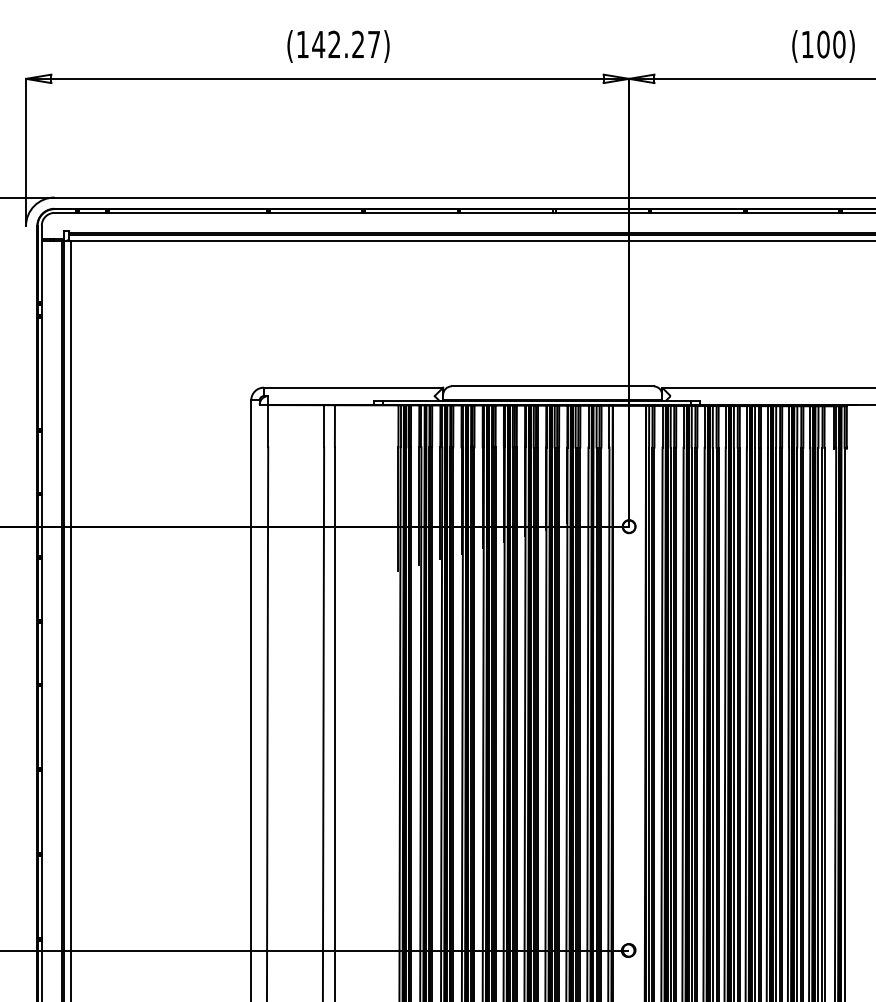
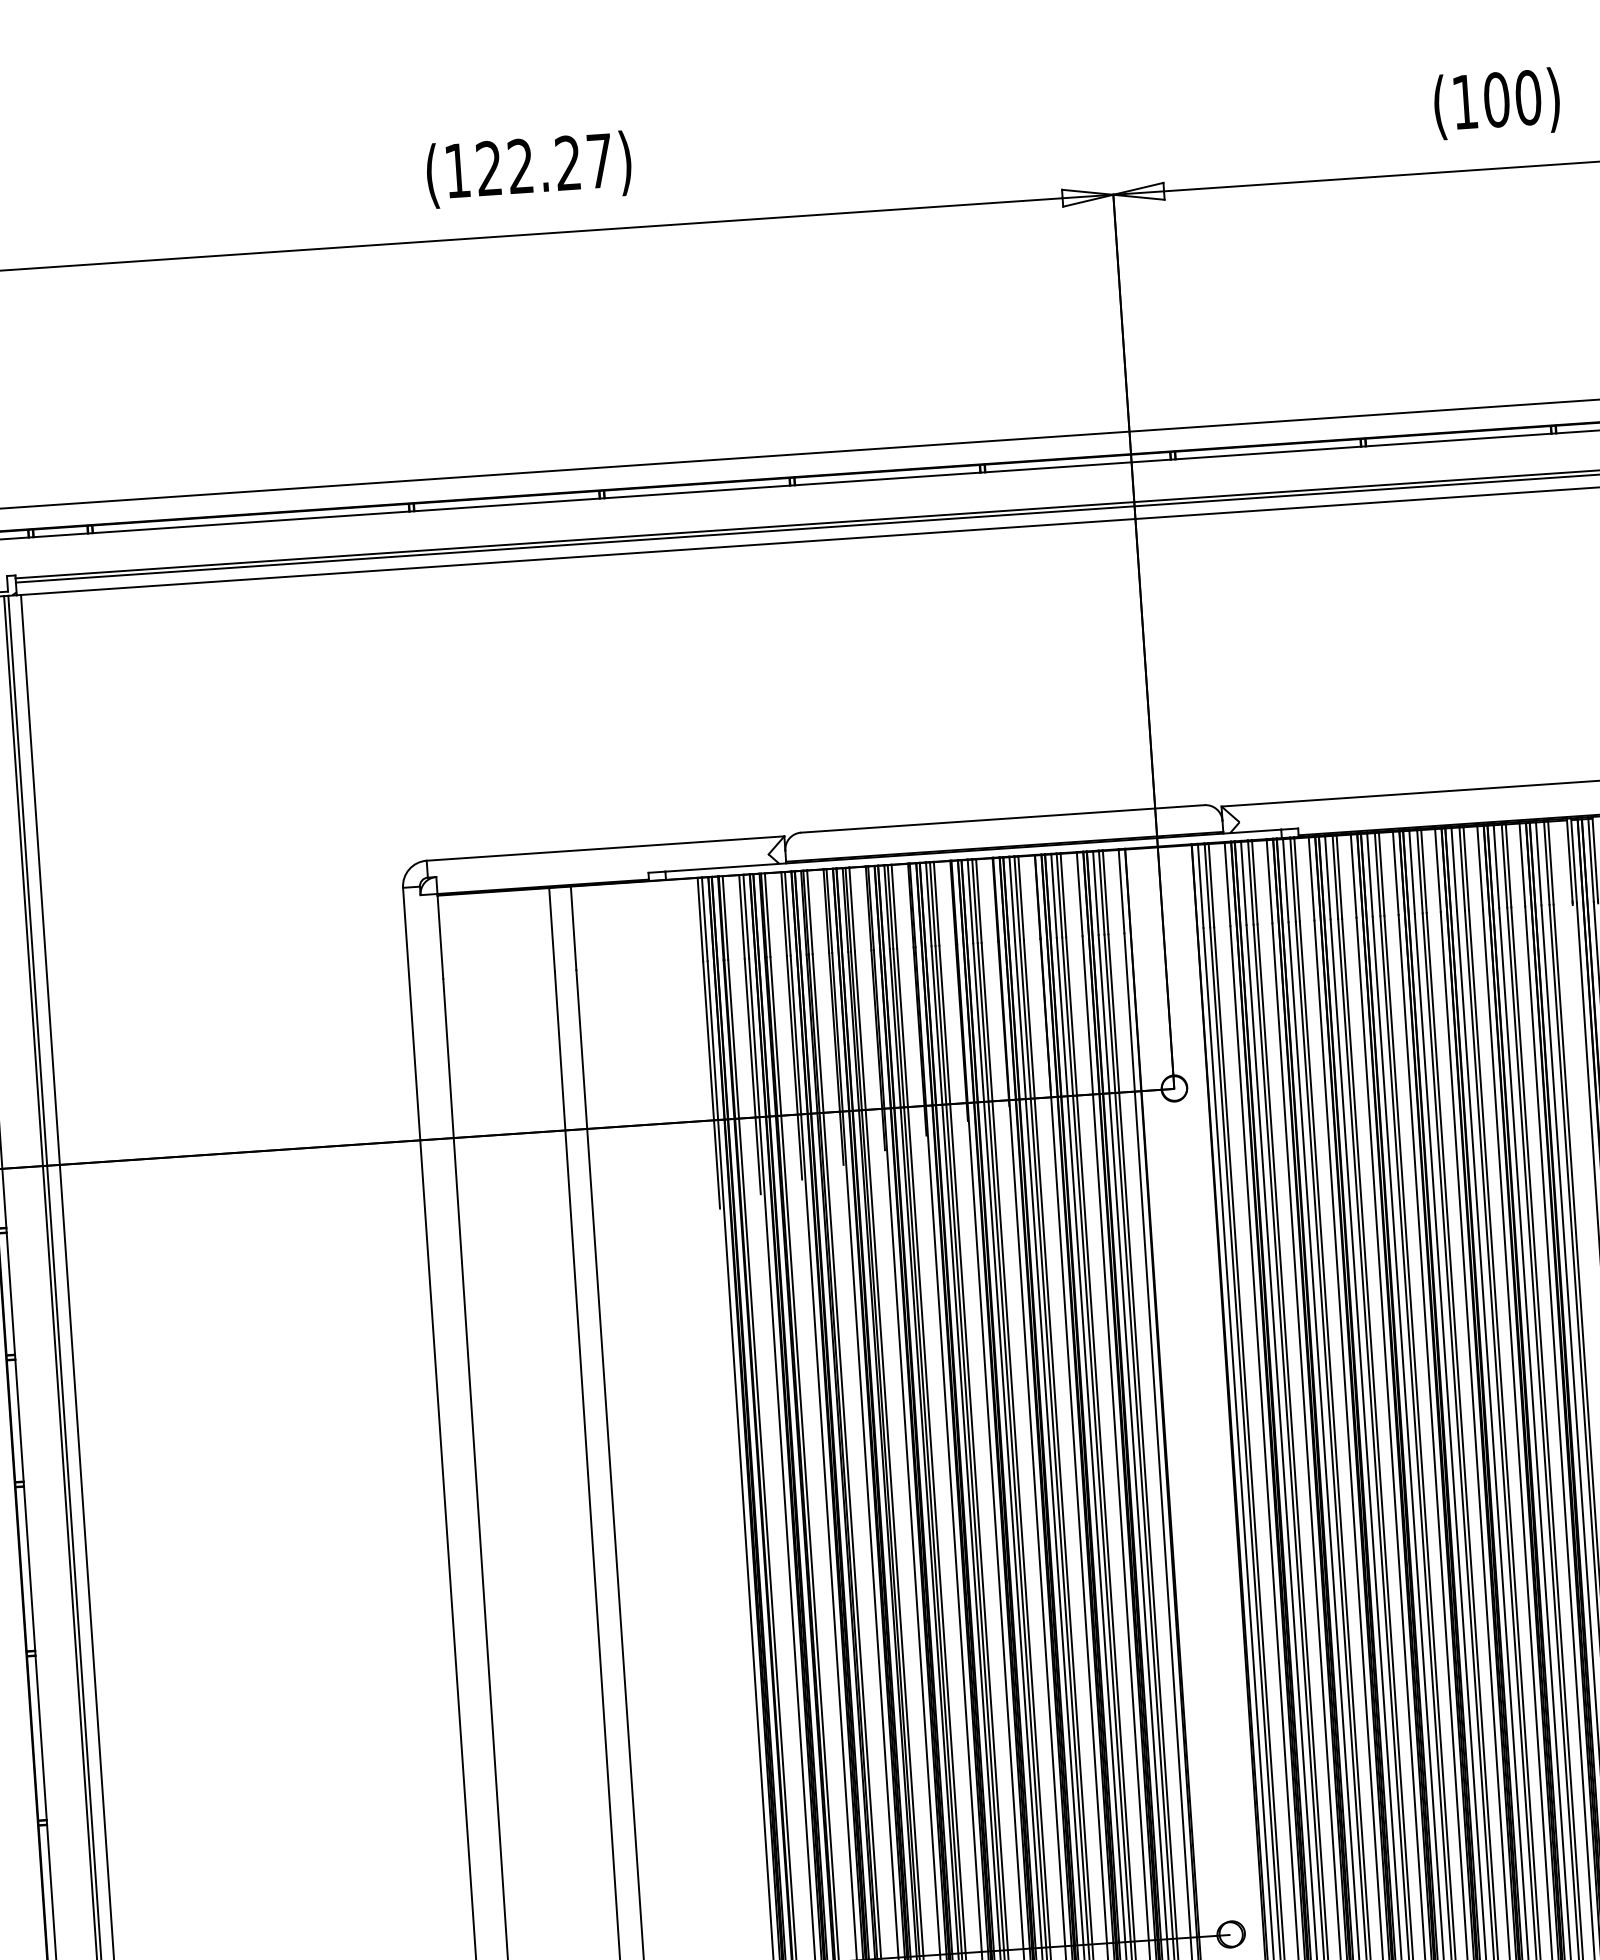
text: (318, 43) -> (488, 166), (142.27) -> (122.27)

